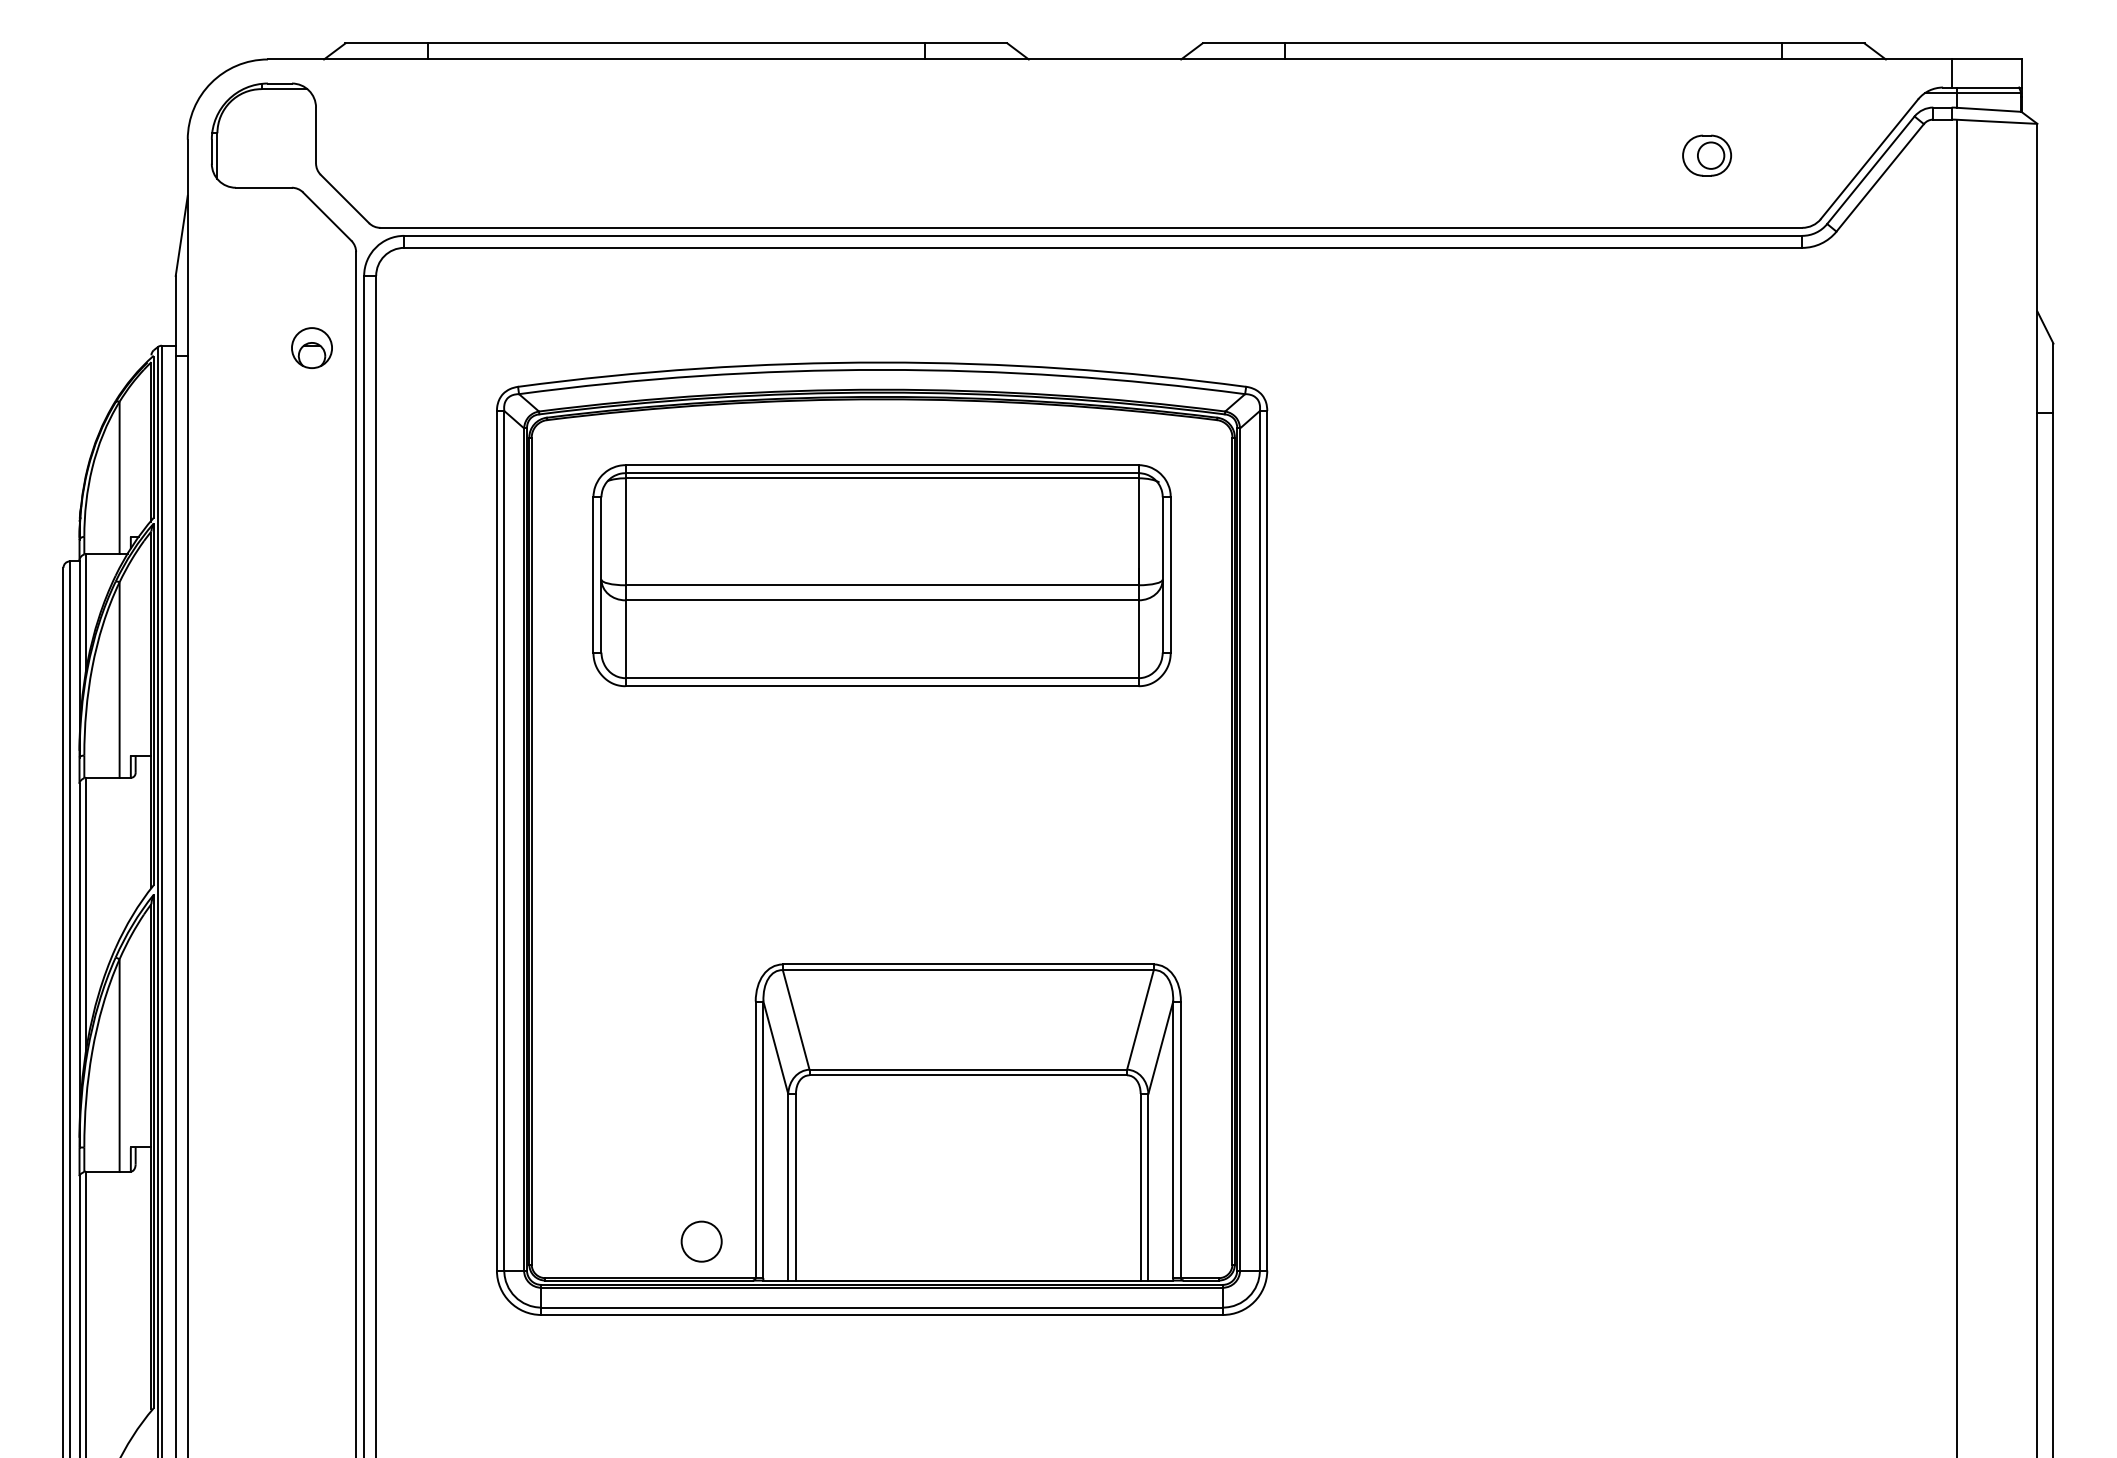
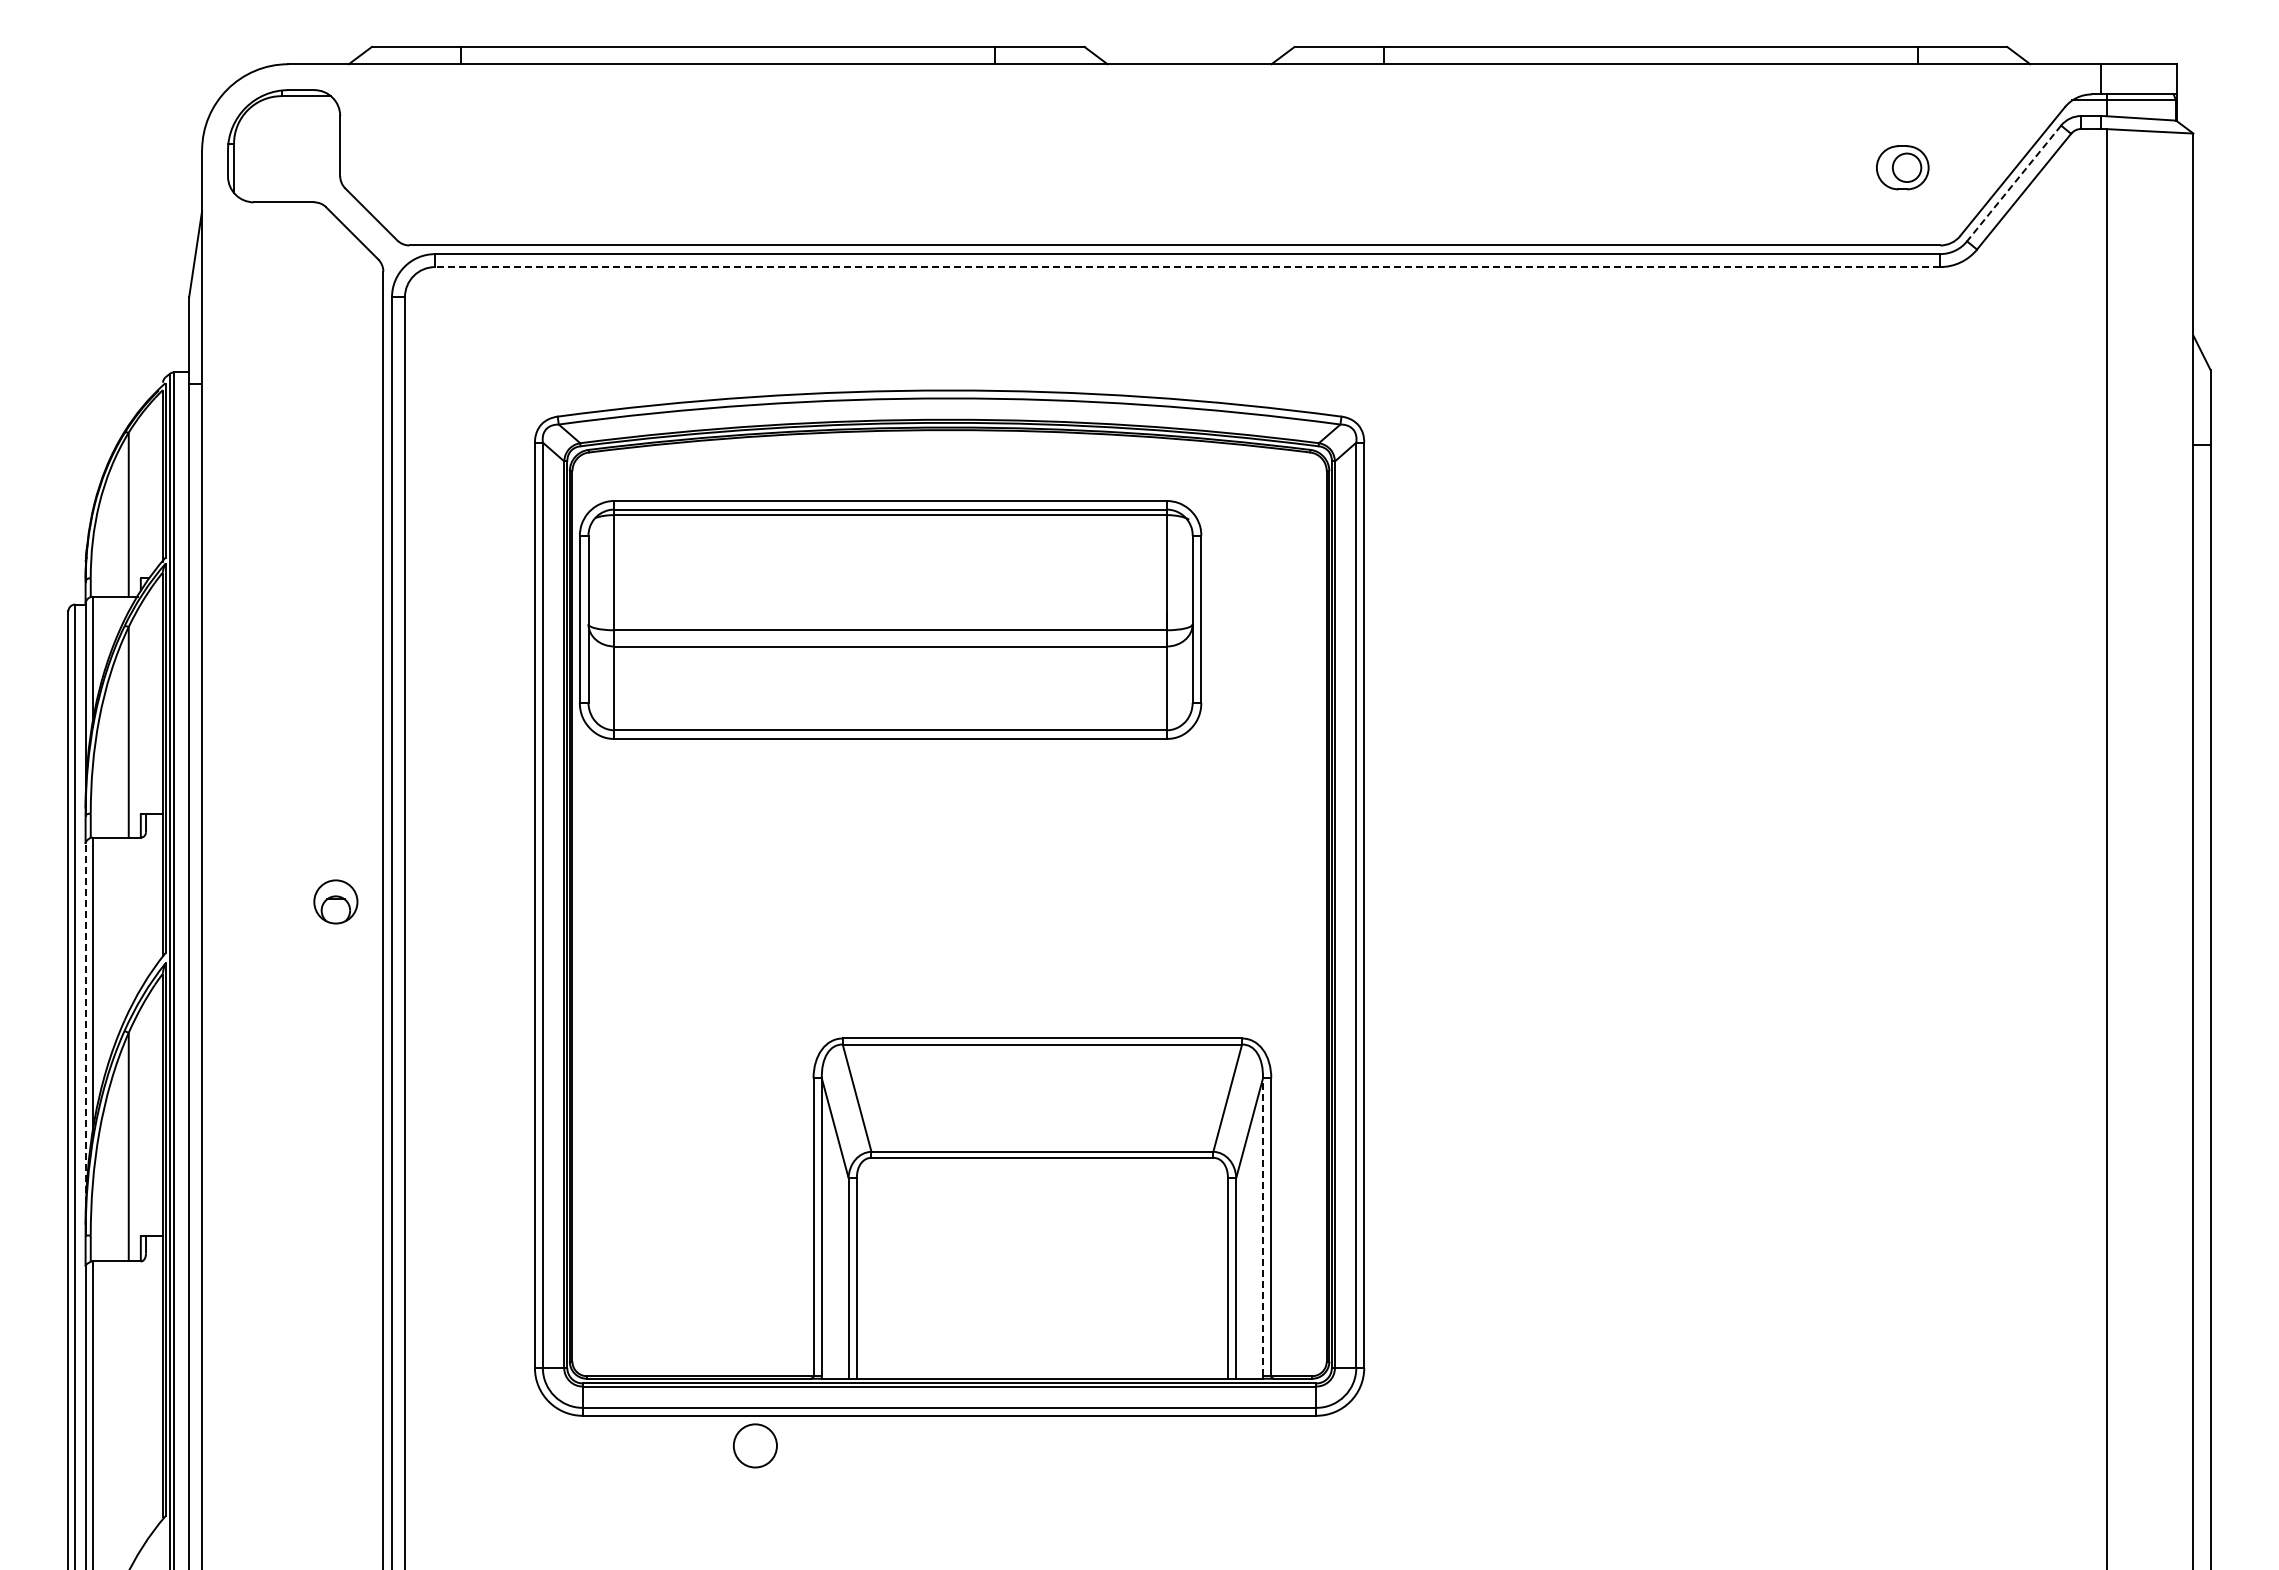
part: (1706, 155) -> (1902, 167), moved
line: (1871, 170) -> (2014, 183), solid -> dashed
line: (1103, 248) -> (1187, 267), solid -> dashed
part: (311, 347) -> (335, 901), moved
part: (882, 575) -> (890, 619), moved
line: (79, 960) -> (85, 1034), solid -> dashed
line: (1172, 1140) -> (1262, 1227), solid -> dashed
circle: (700, 1241) -> (754, 1445), moved

